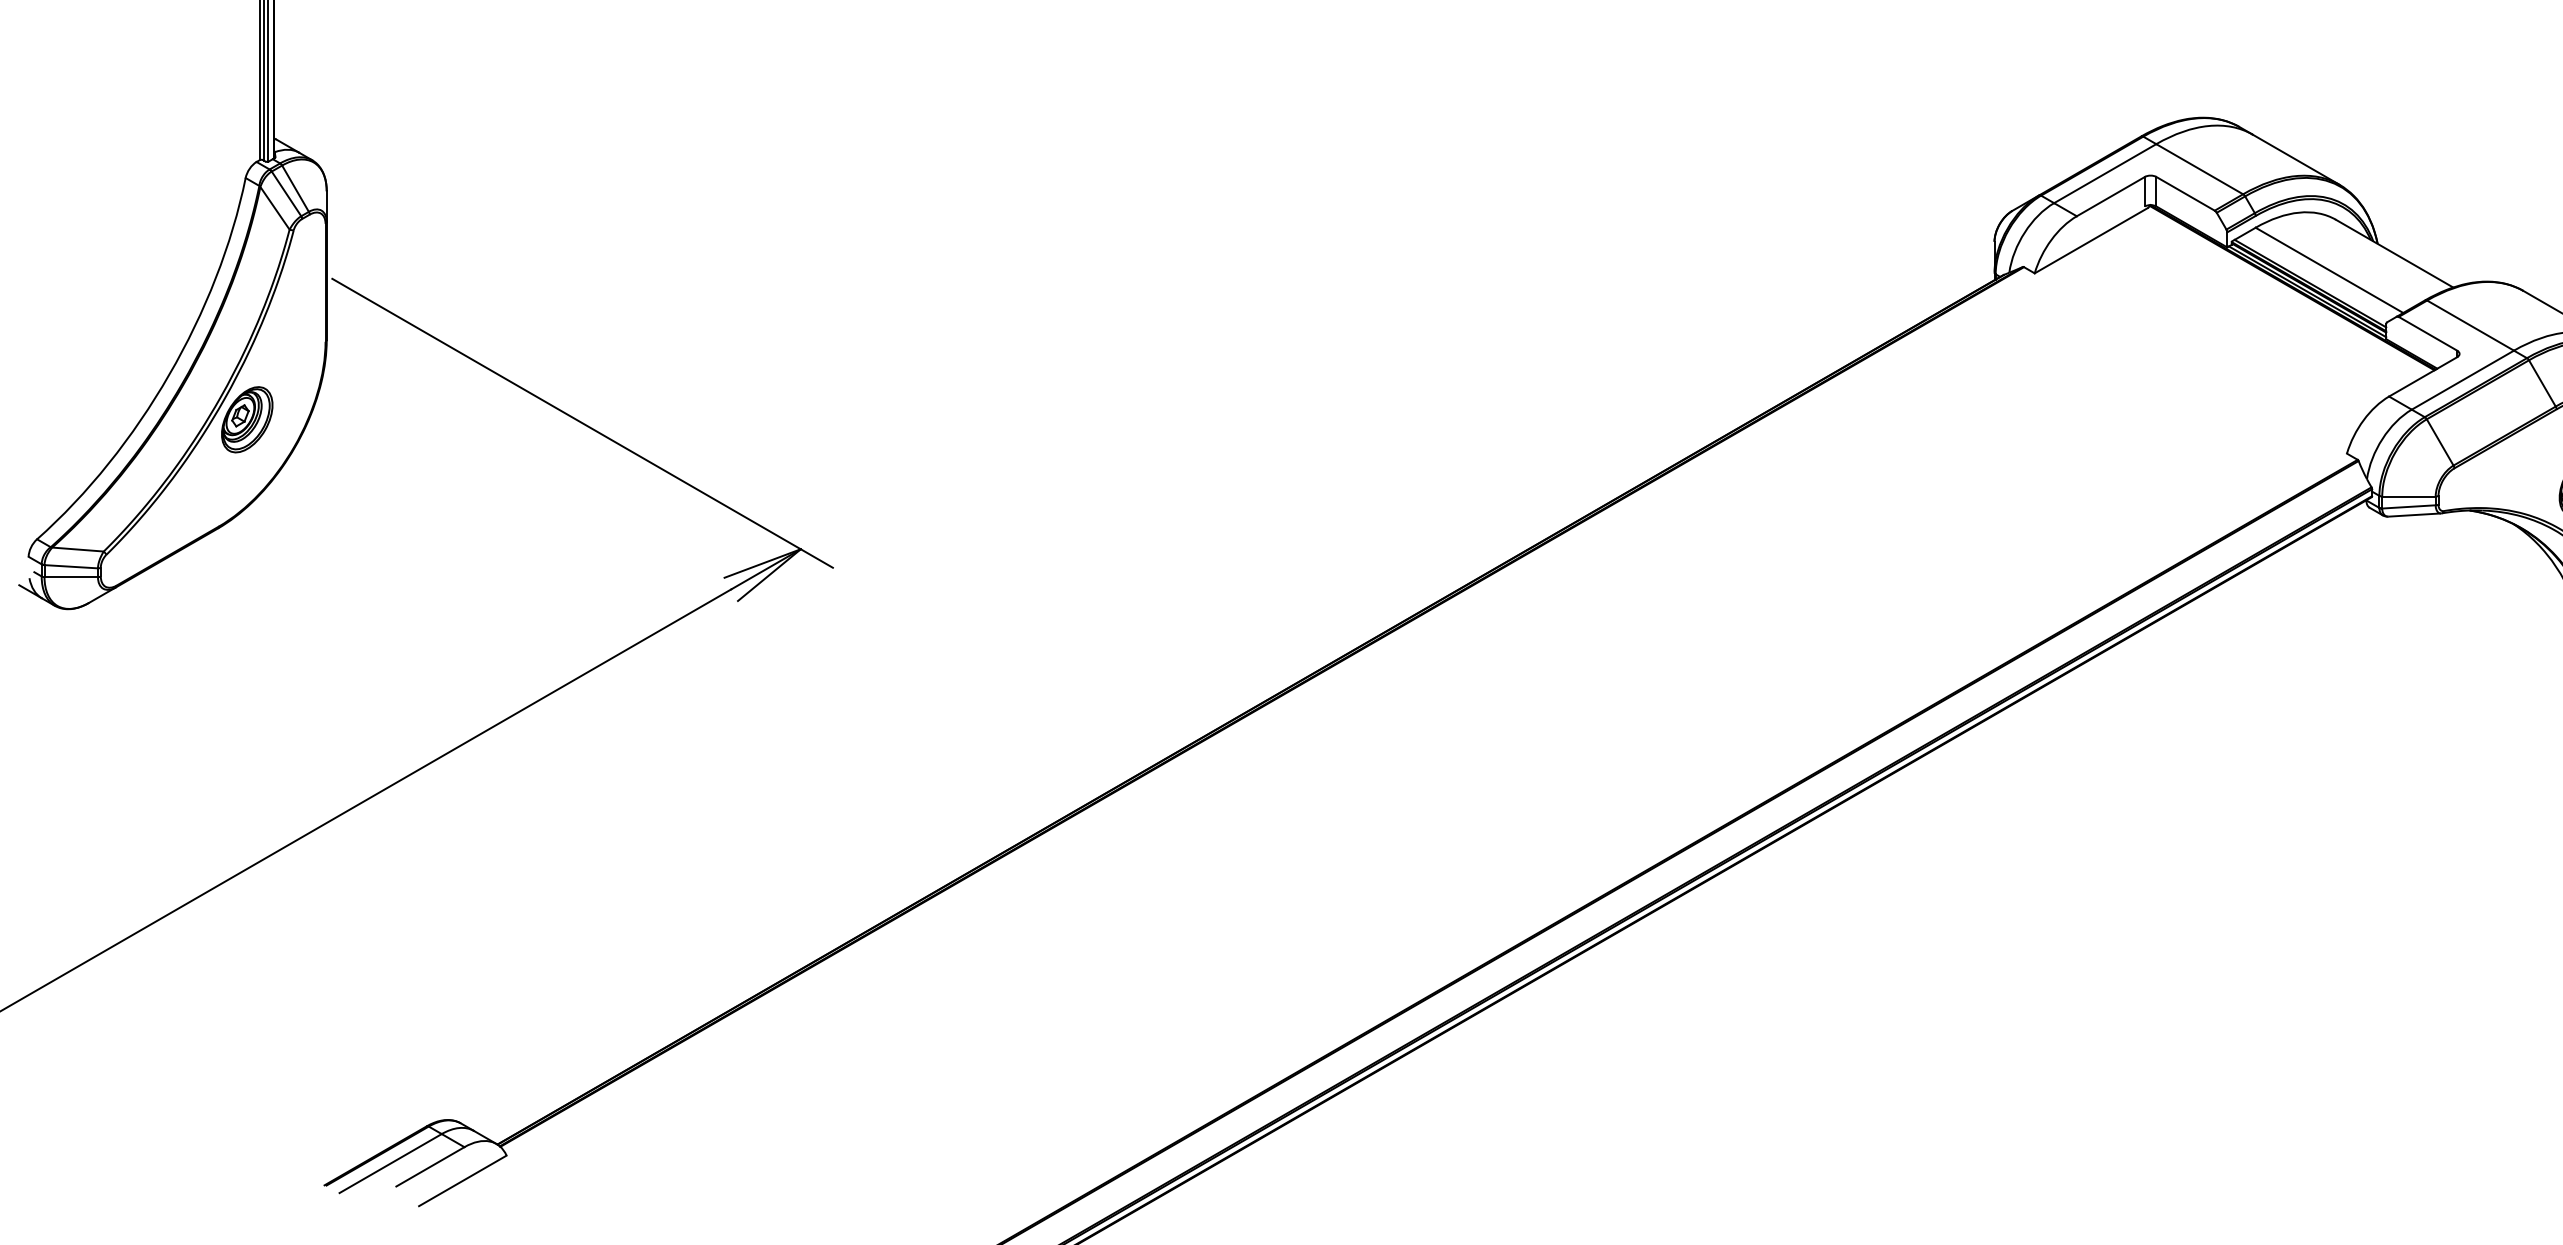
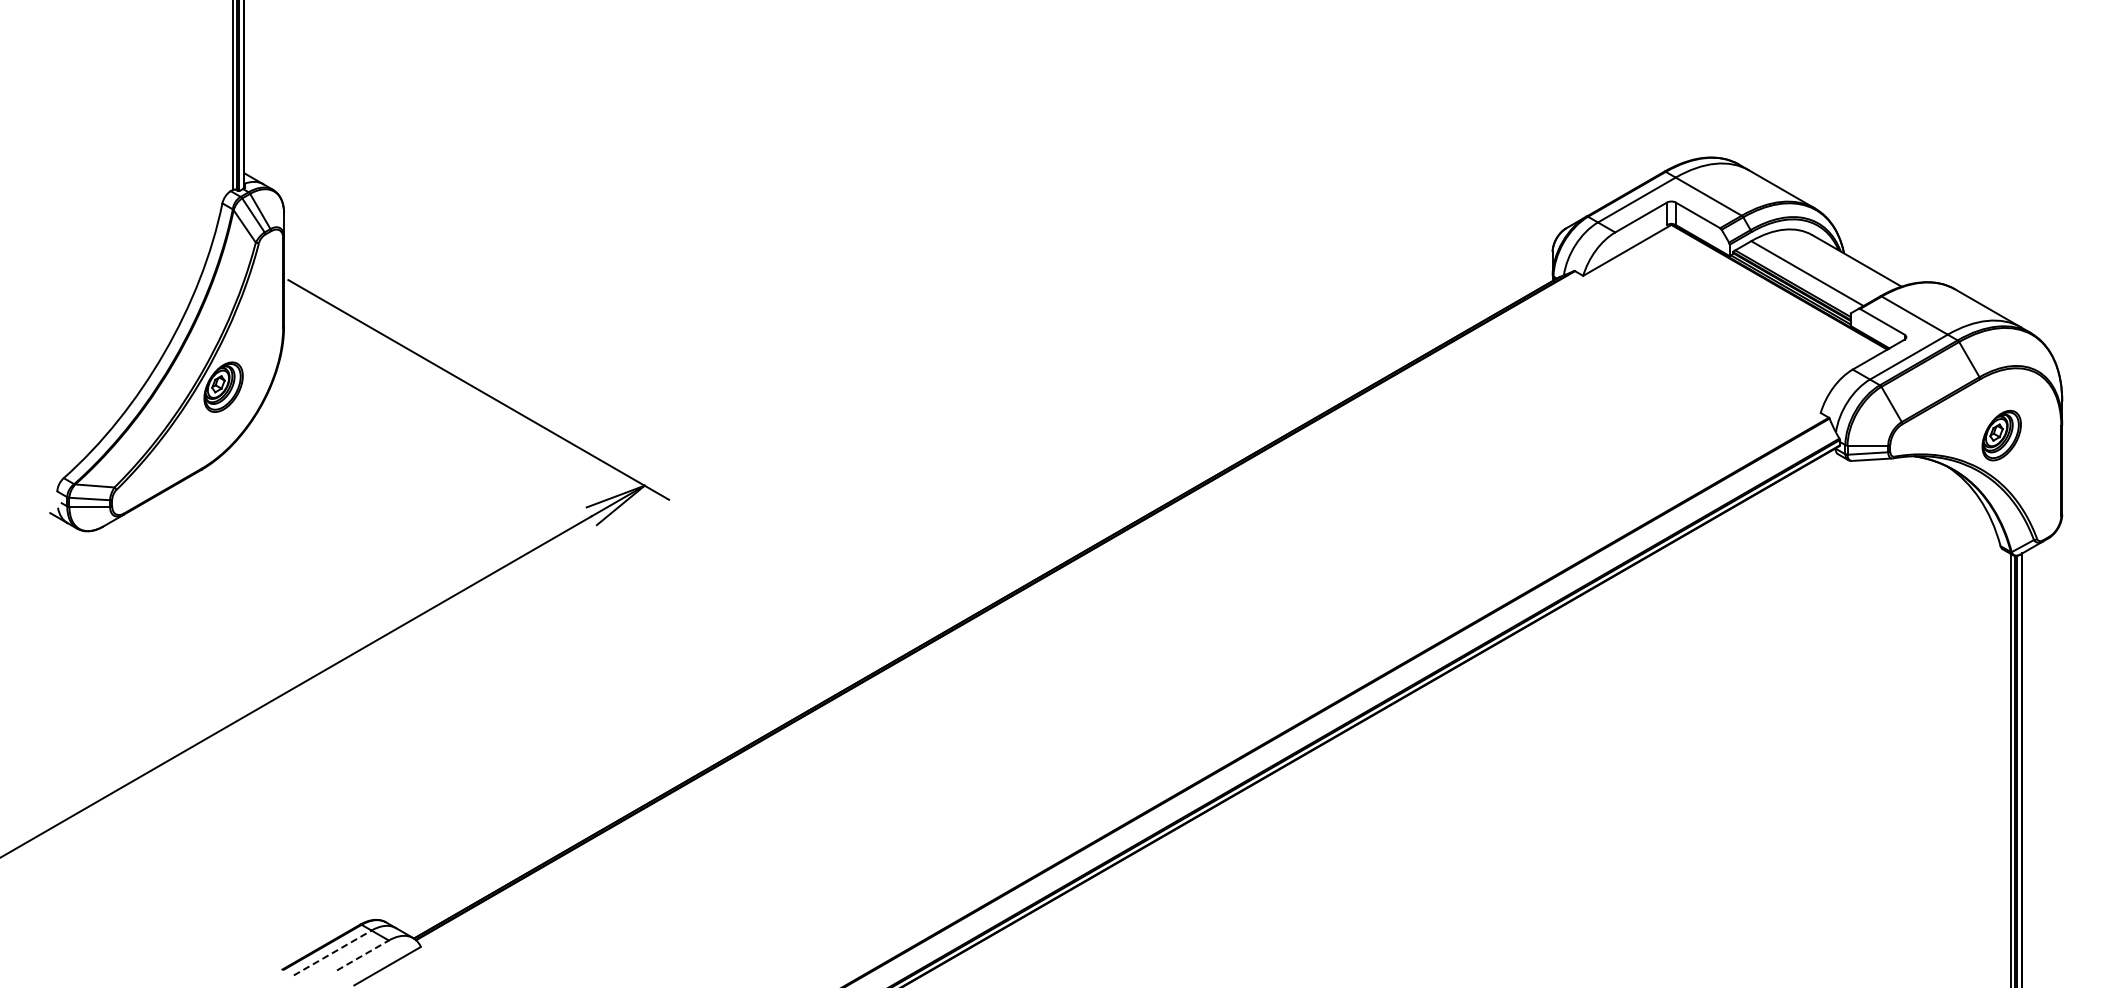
line: (390, 1162) -> (332, 952), solid -> dashed
line: (429, 1166) -> (362, 955), solid -> dashed

